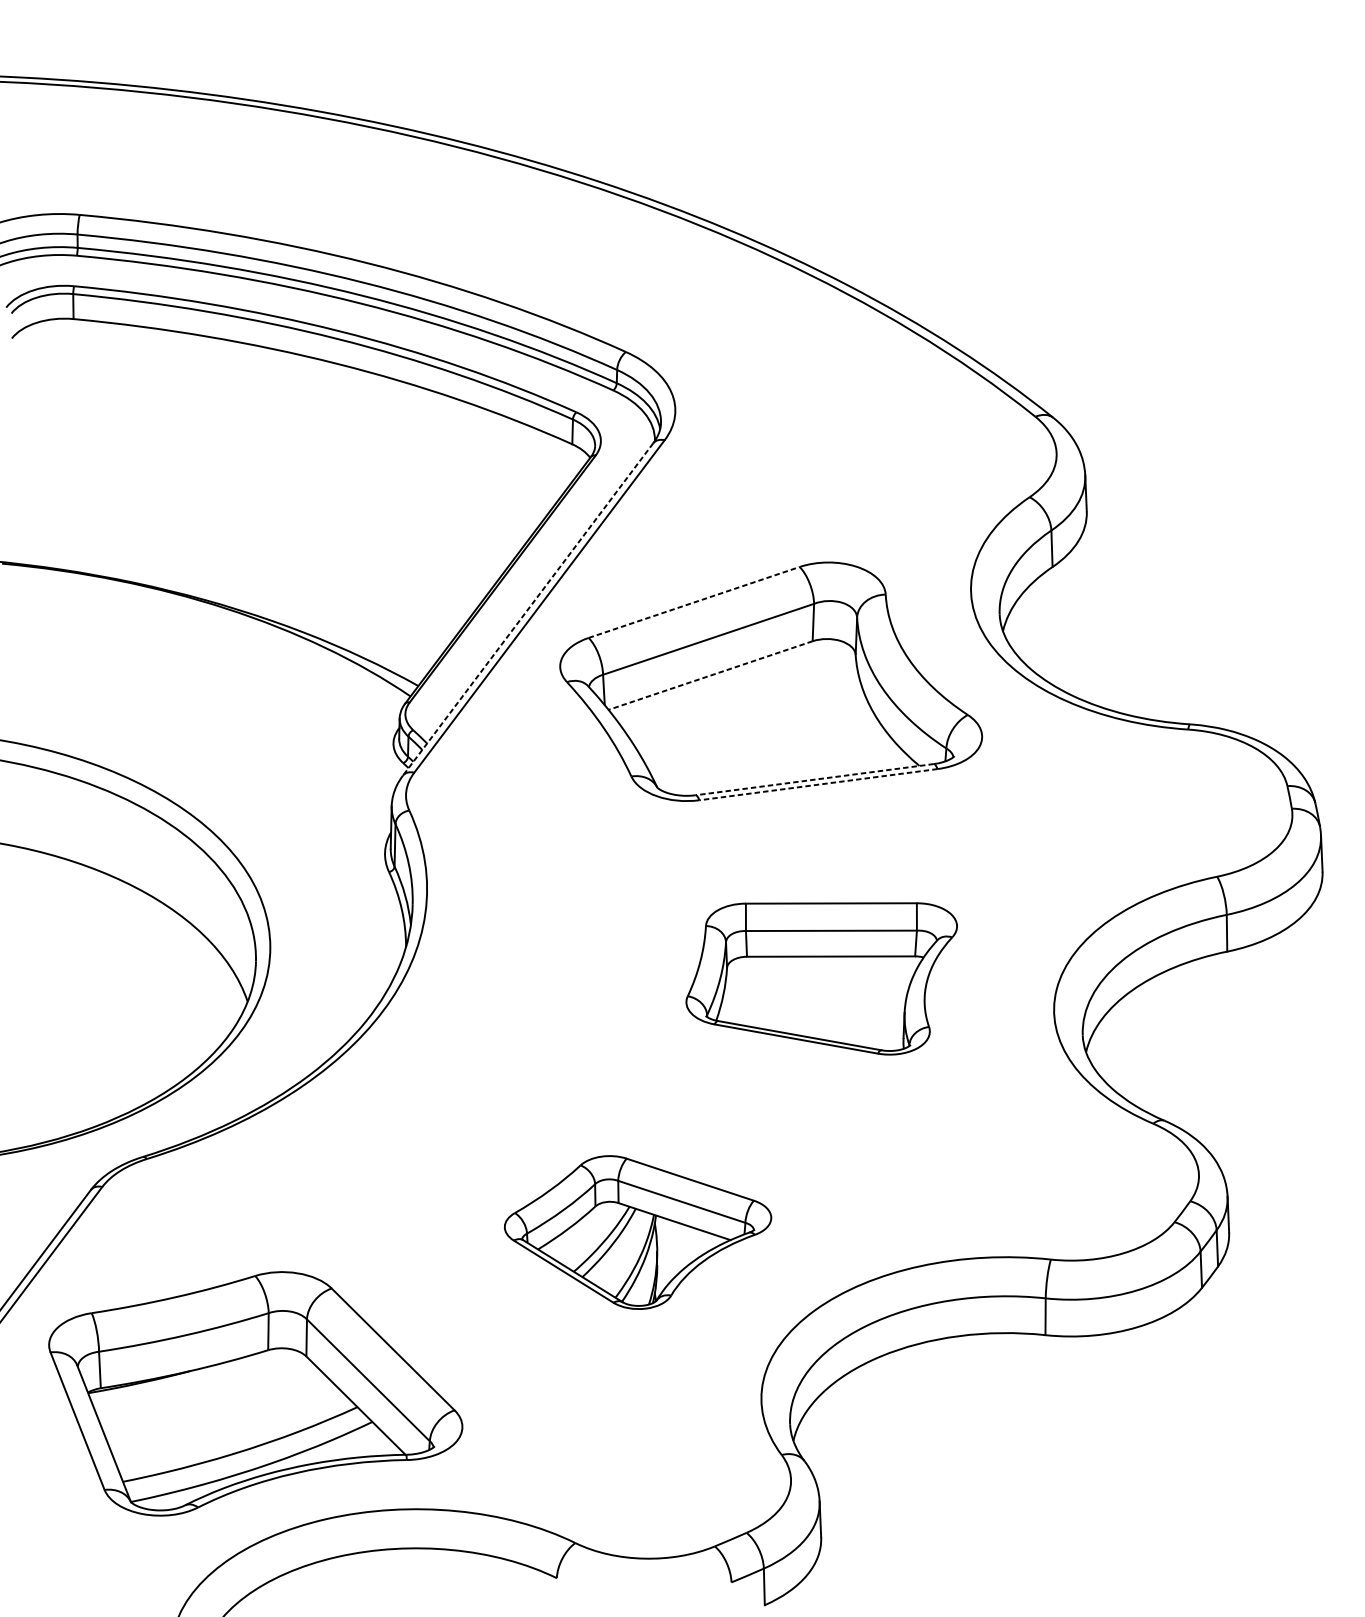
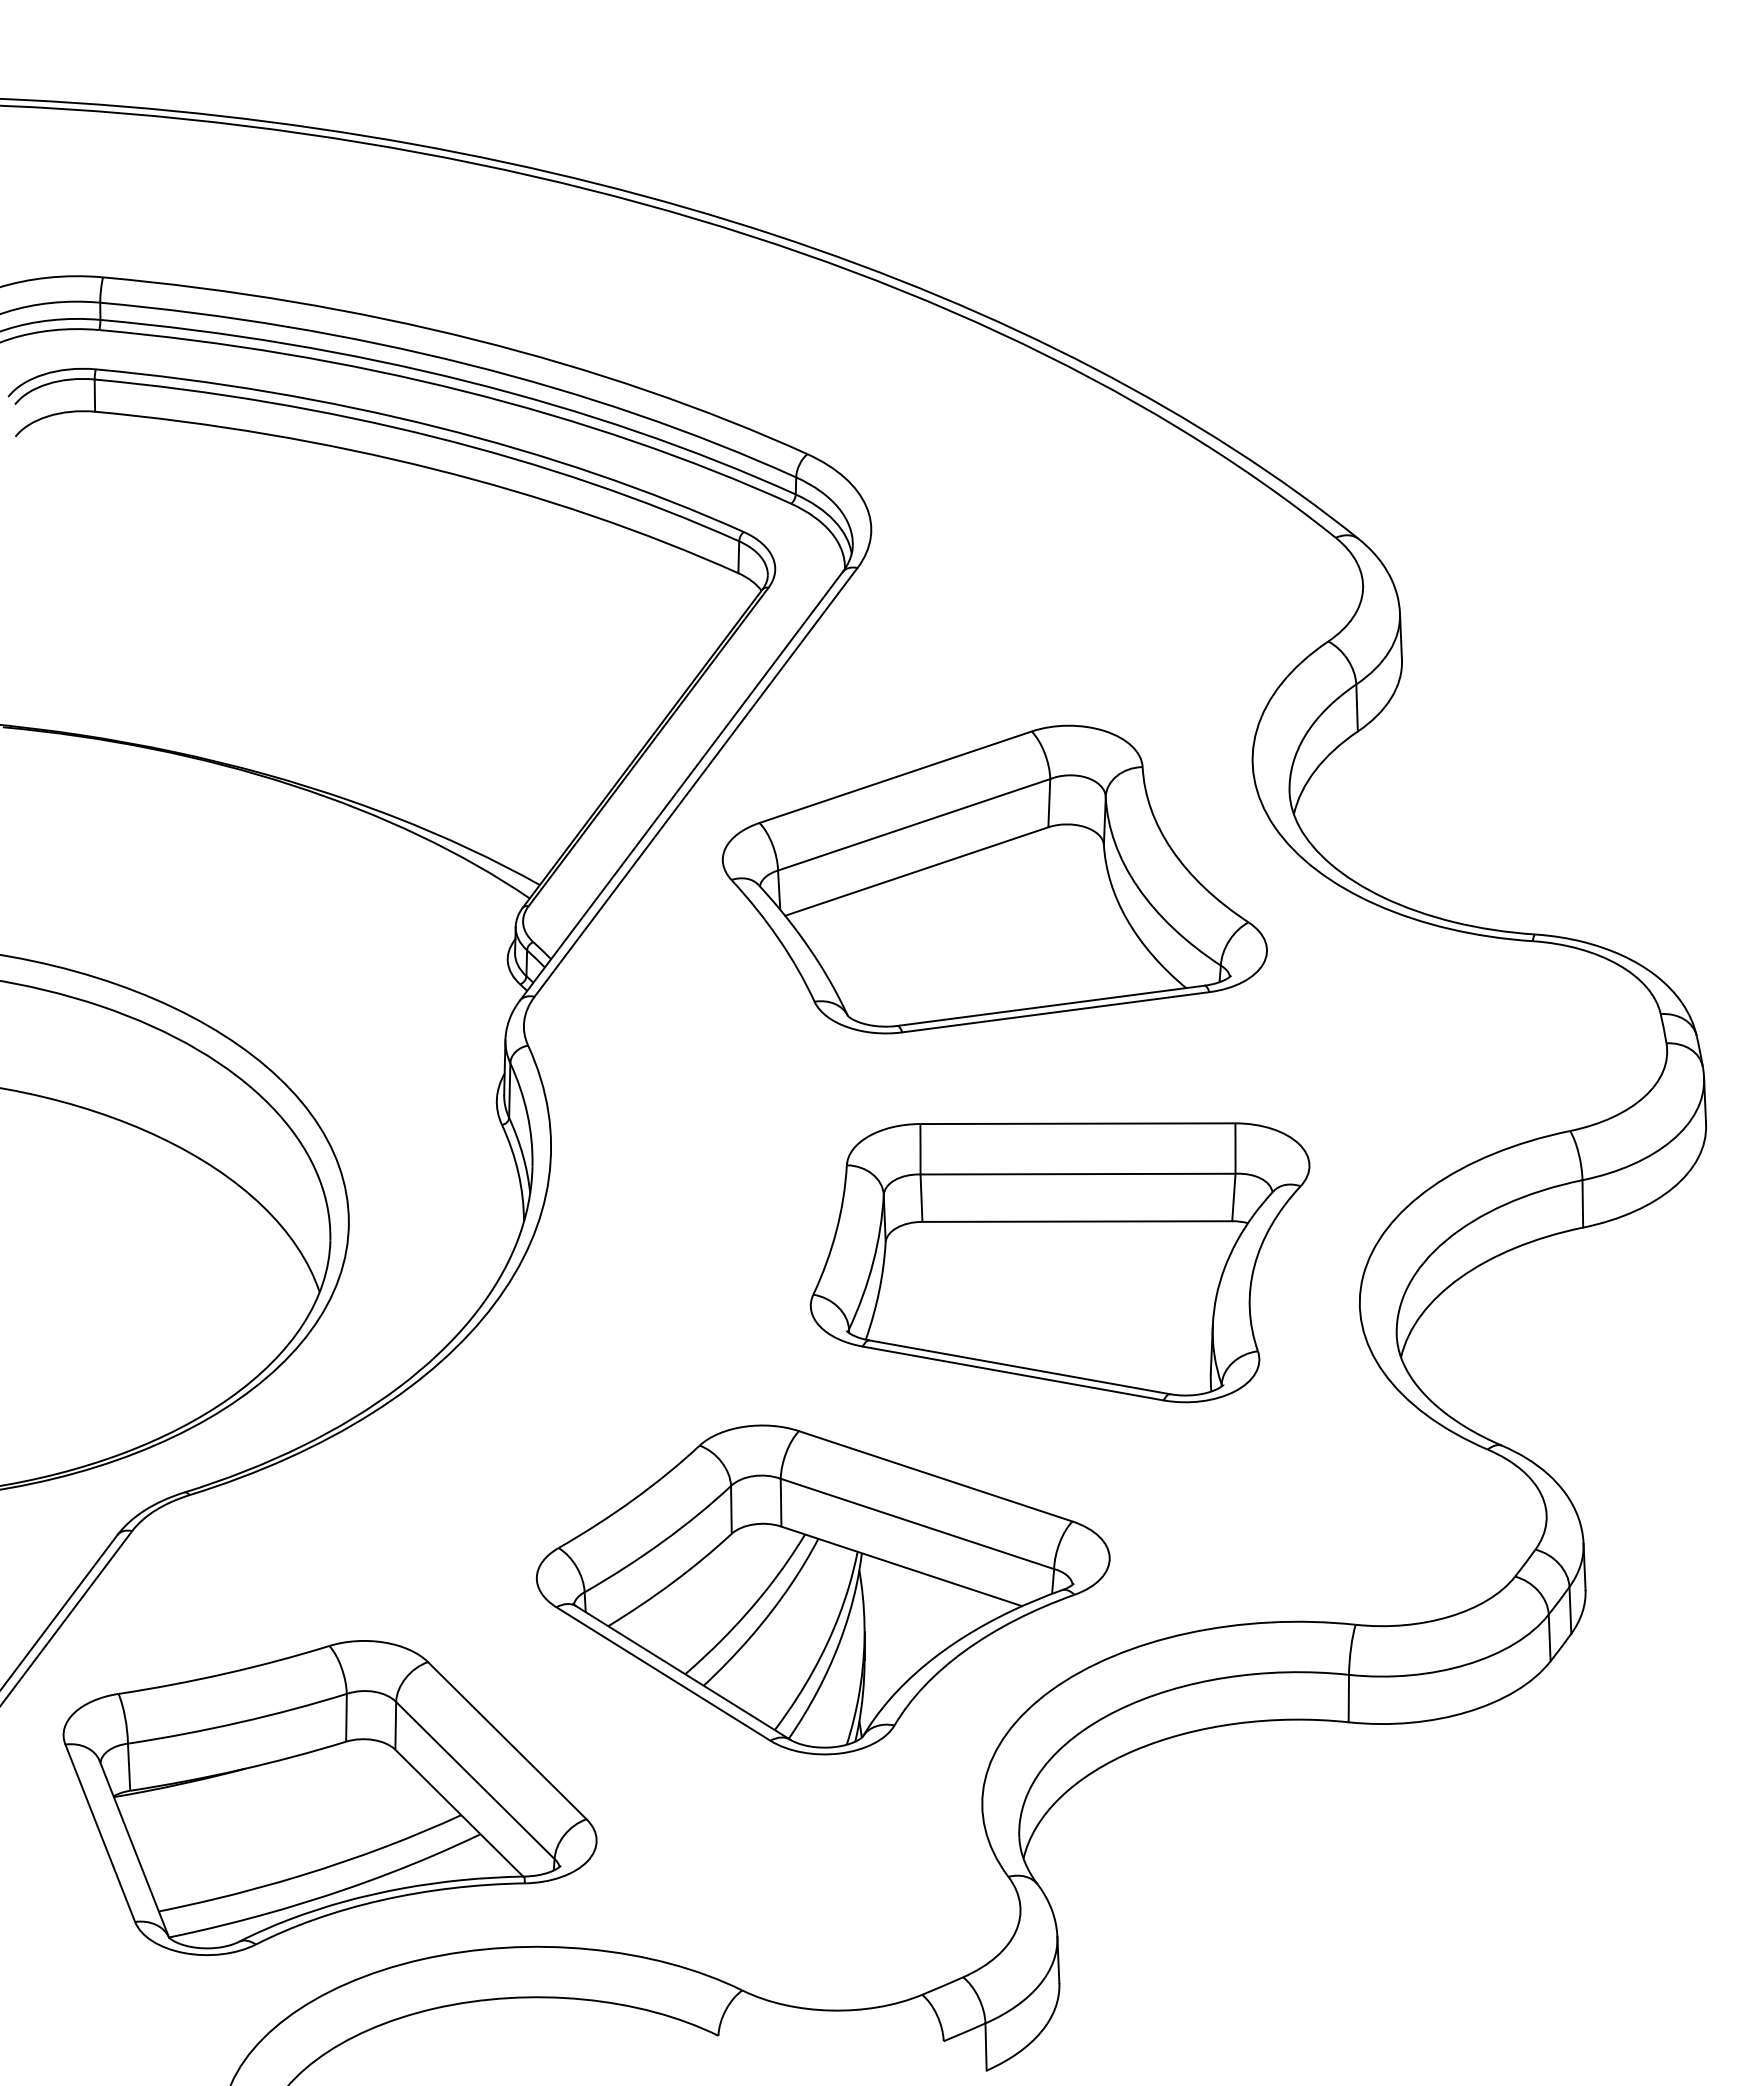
line: (694, 602) -> (895, 777), dashed -> solid
line: (528, 609) -> (681, 786), dashed -> solid
line: (710, 675) -> (916, 871), dashed -> solid
line: (815, 779) -> (1051, 1005), dashed -> solid
line: (818, 784) -> (1055, 1012), dashed -> solid
part: (821, 978) -> (1059, 1262), size x1.43
part: (637, 1232) -> (822, 1589), size x1.67

